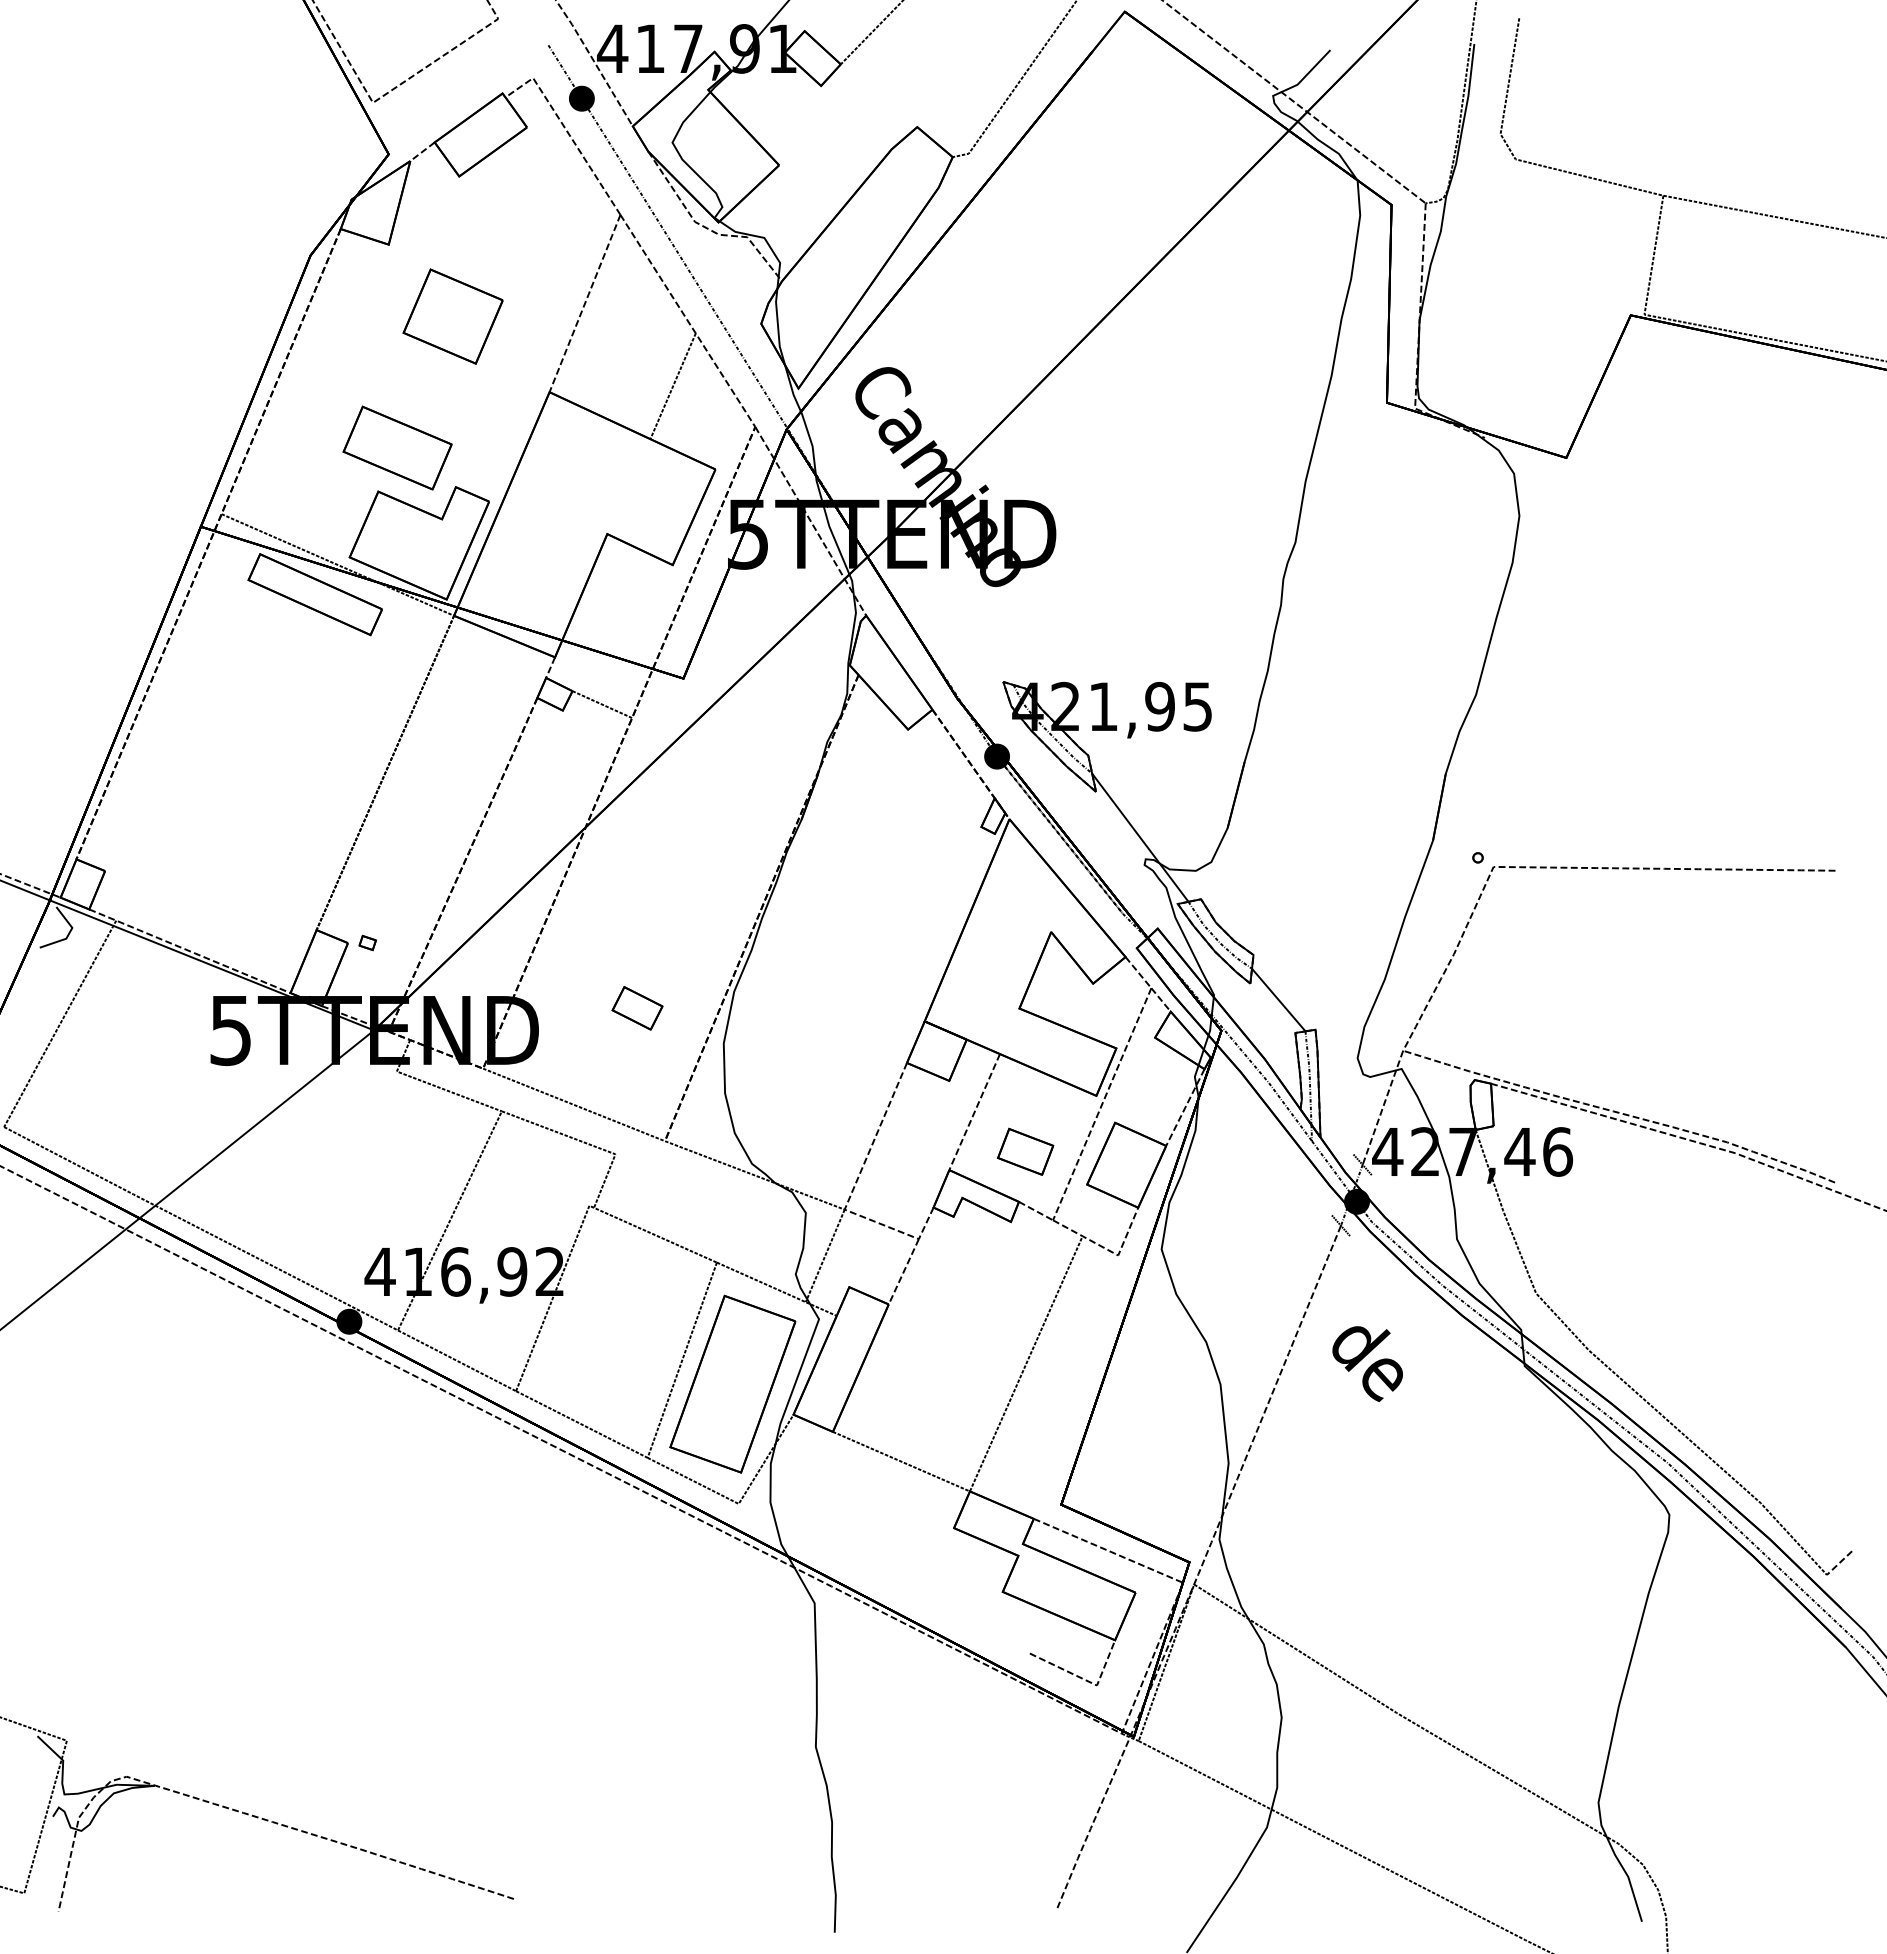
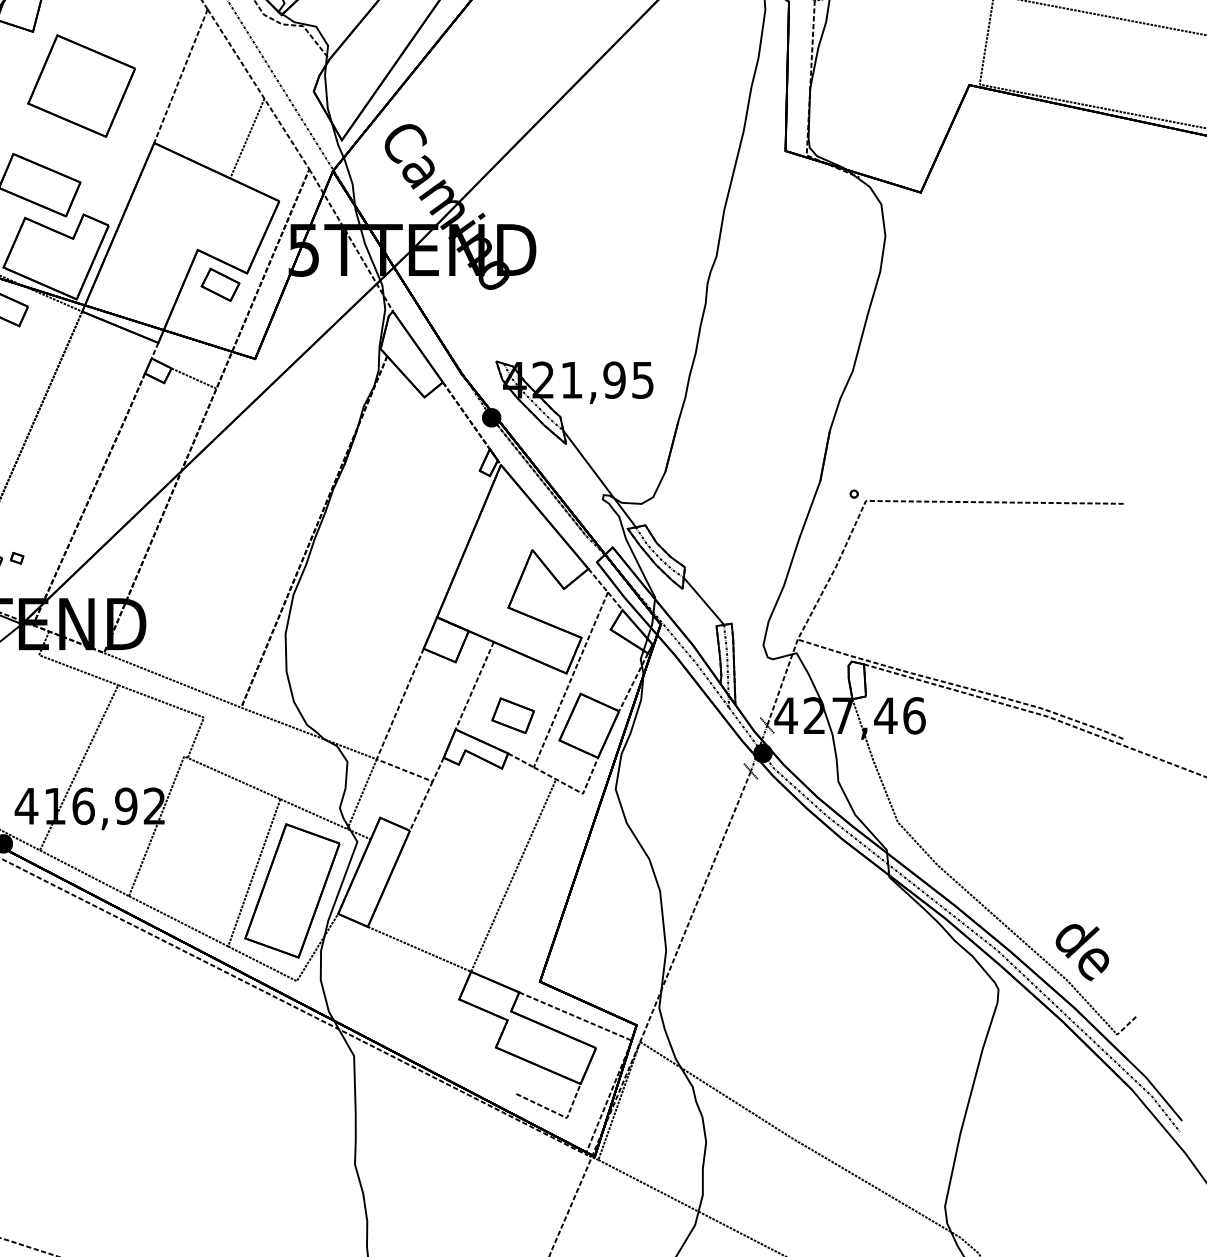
part: (452, 316) -> (81, 85), size x1.43
part: (637, 1008) -> (220, 285), moved
text: (1367, 1364) -> (1082, 952), moved

